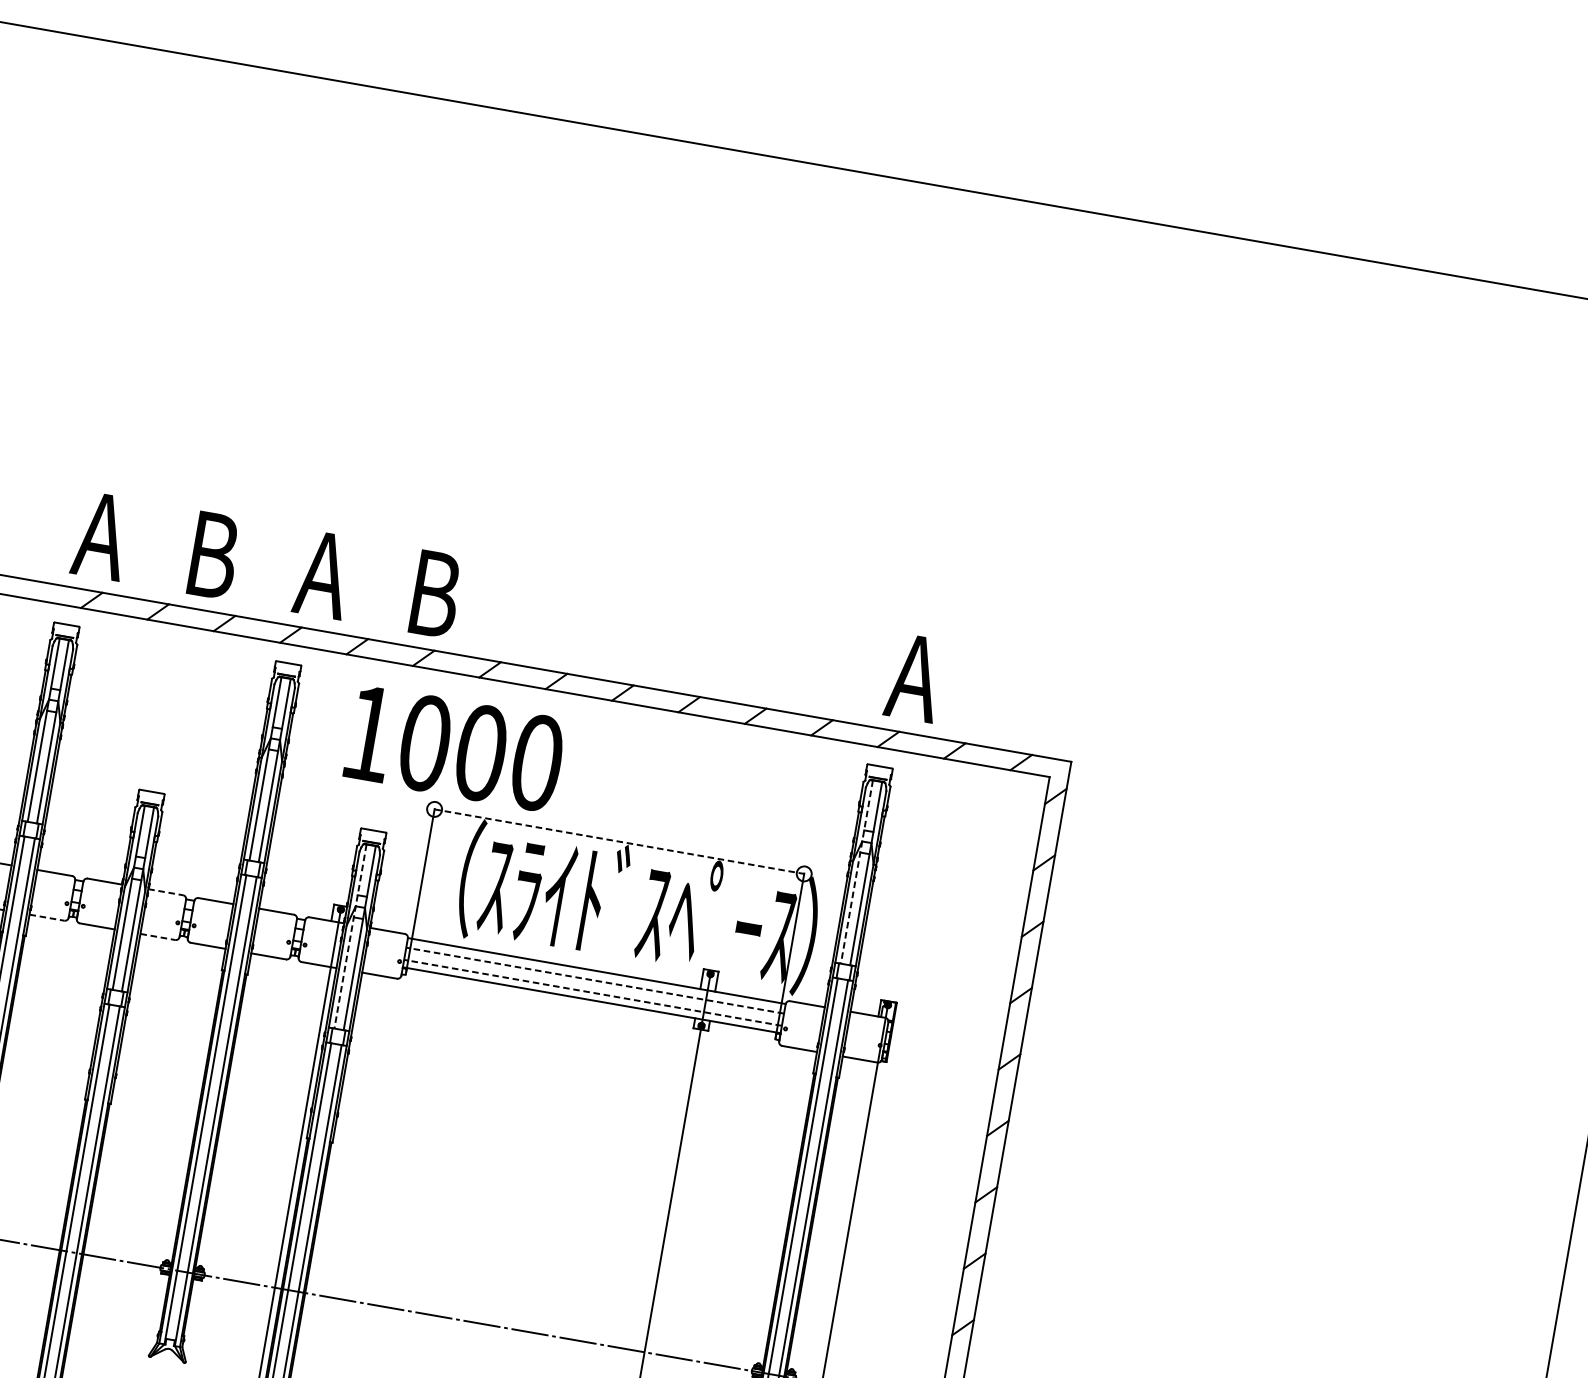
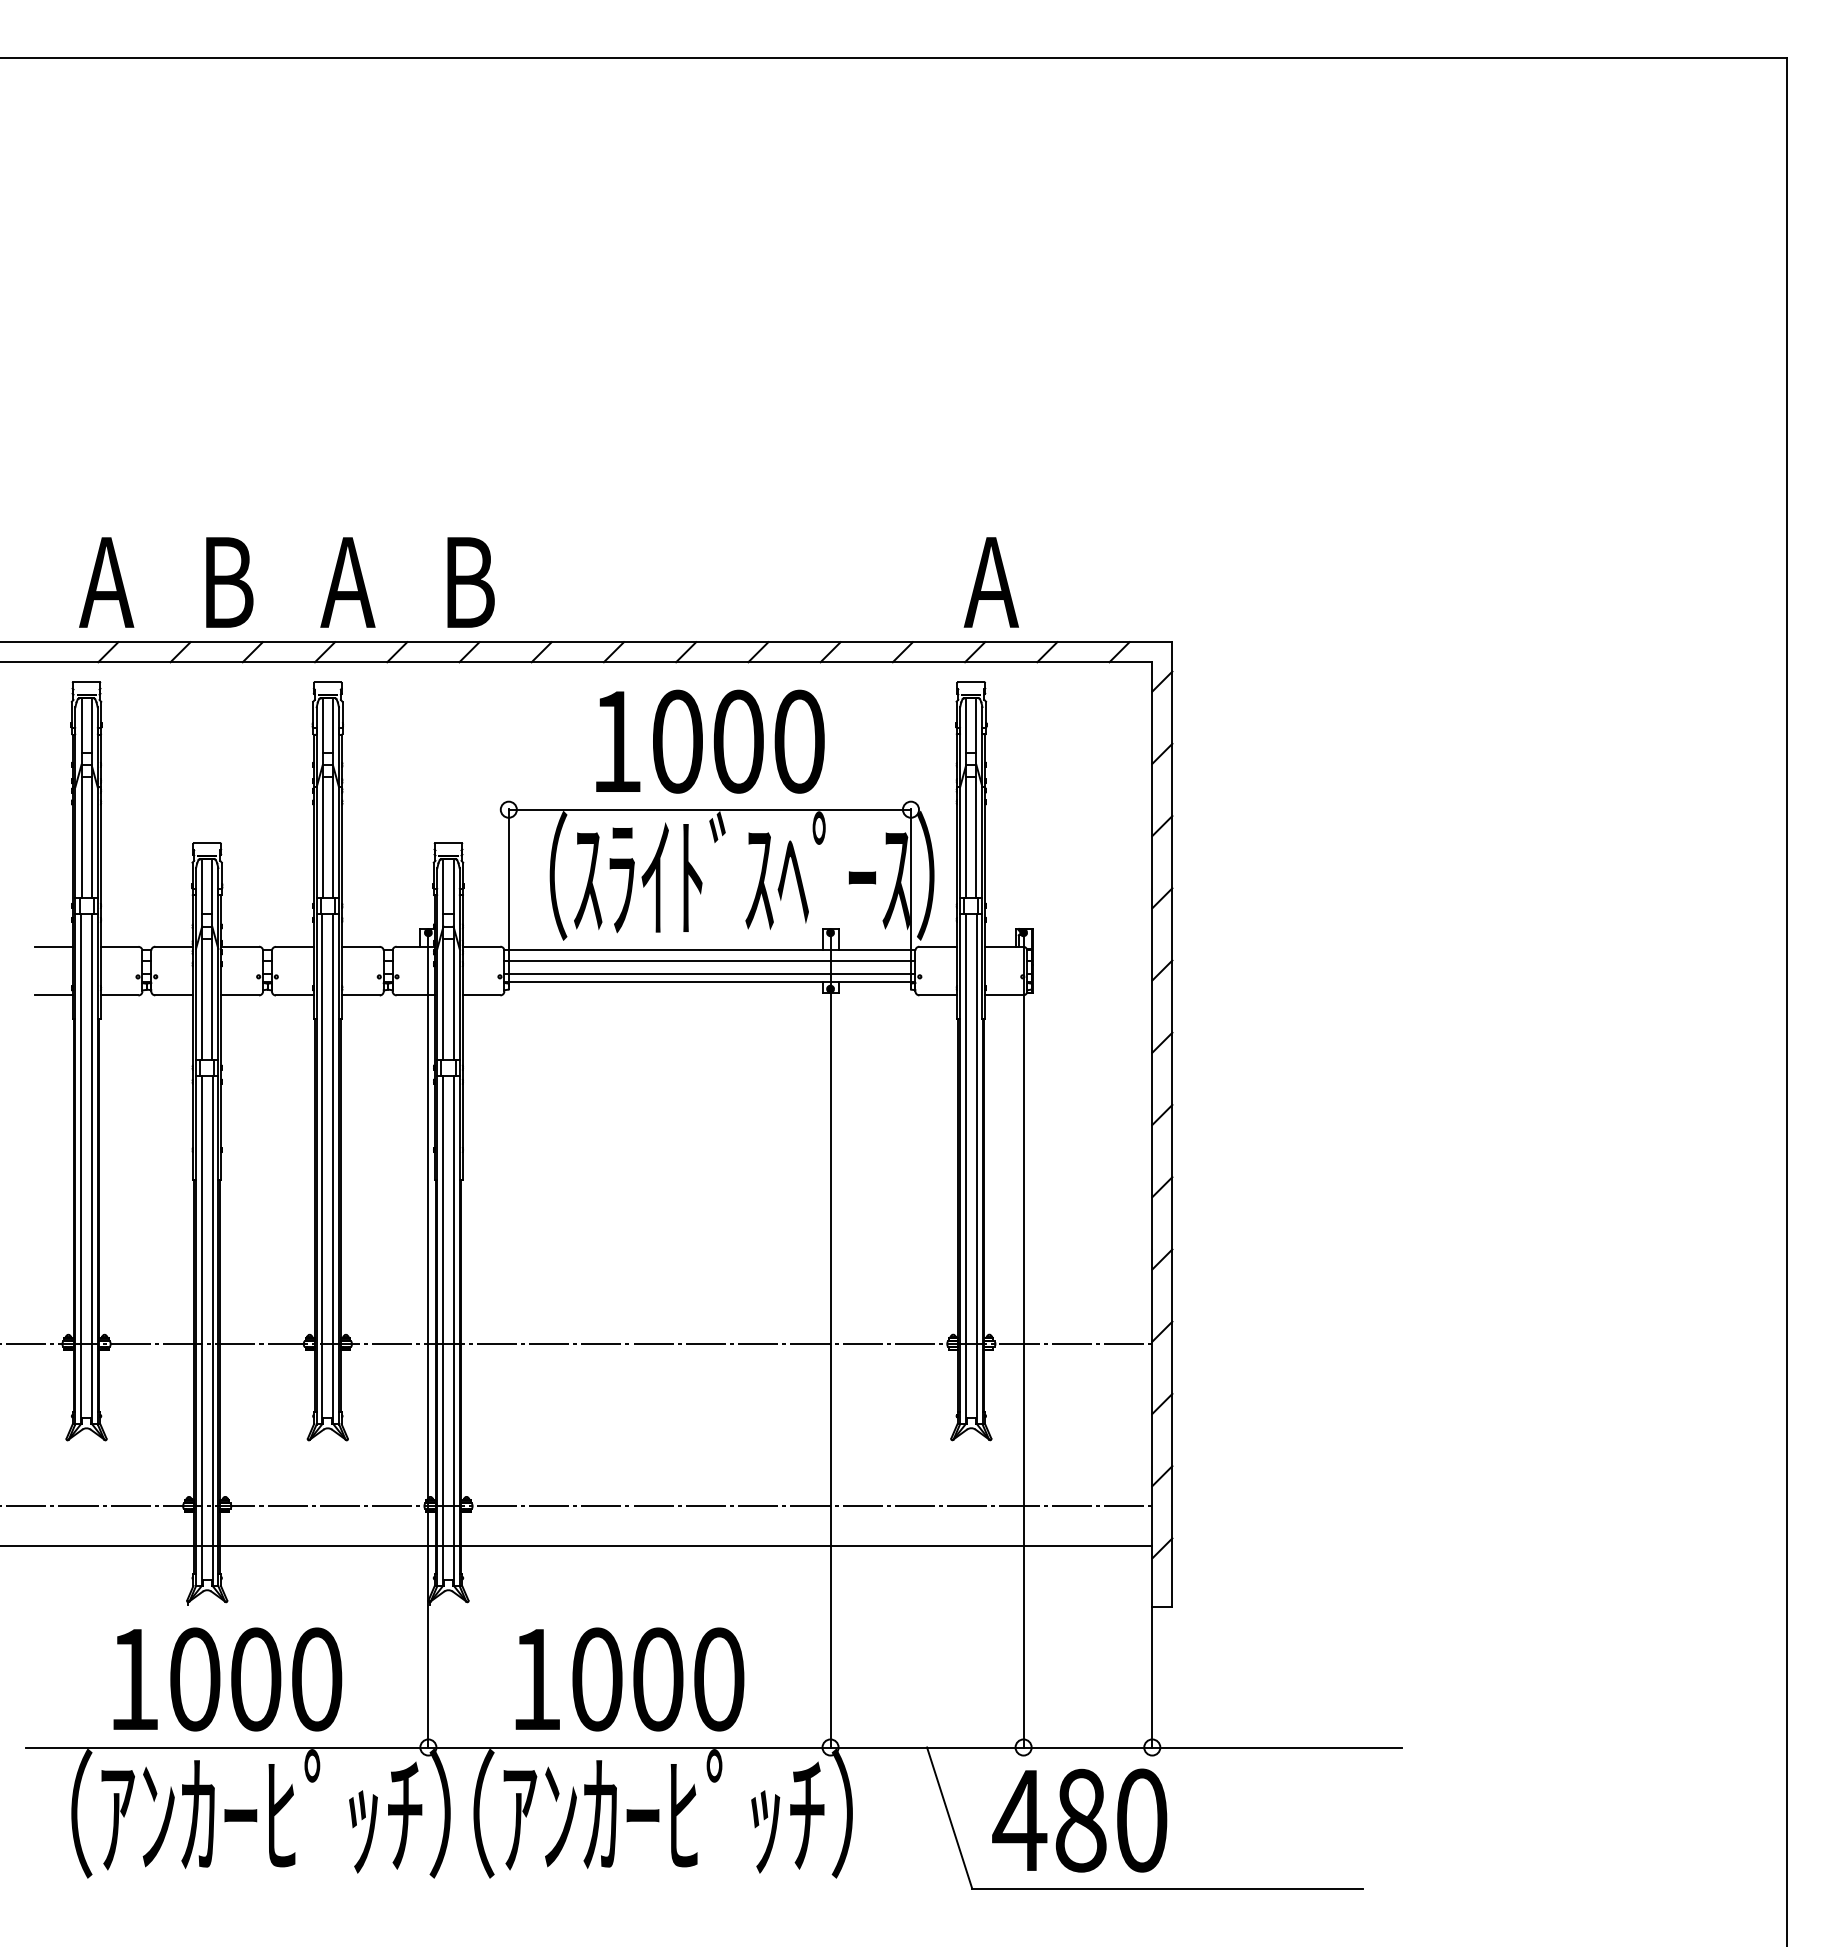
text: (455, 748) -> (710, 741), moved
line: (619, 841) -> (710, 809), dashed -> solid
line: (857, 872) -> (966, 798), dashed -> solid
line: (166, 892) -> (240, 946), dashed -> solid
line: (46, 917) -> (119, 995), dashed -> solid
line: (350, 936) -> (443, 959), dashed -> solid
line: (158, 937) -> (240, 995), dashed -> solid
line: (594, 980) -> (709, 960), dashed -> solid
line: (592, 993) -> (709, 974), dashed -> solid

